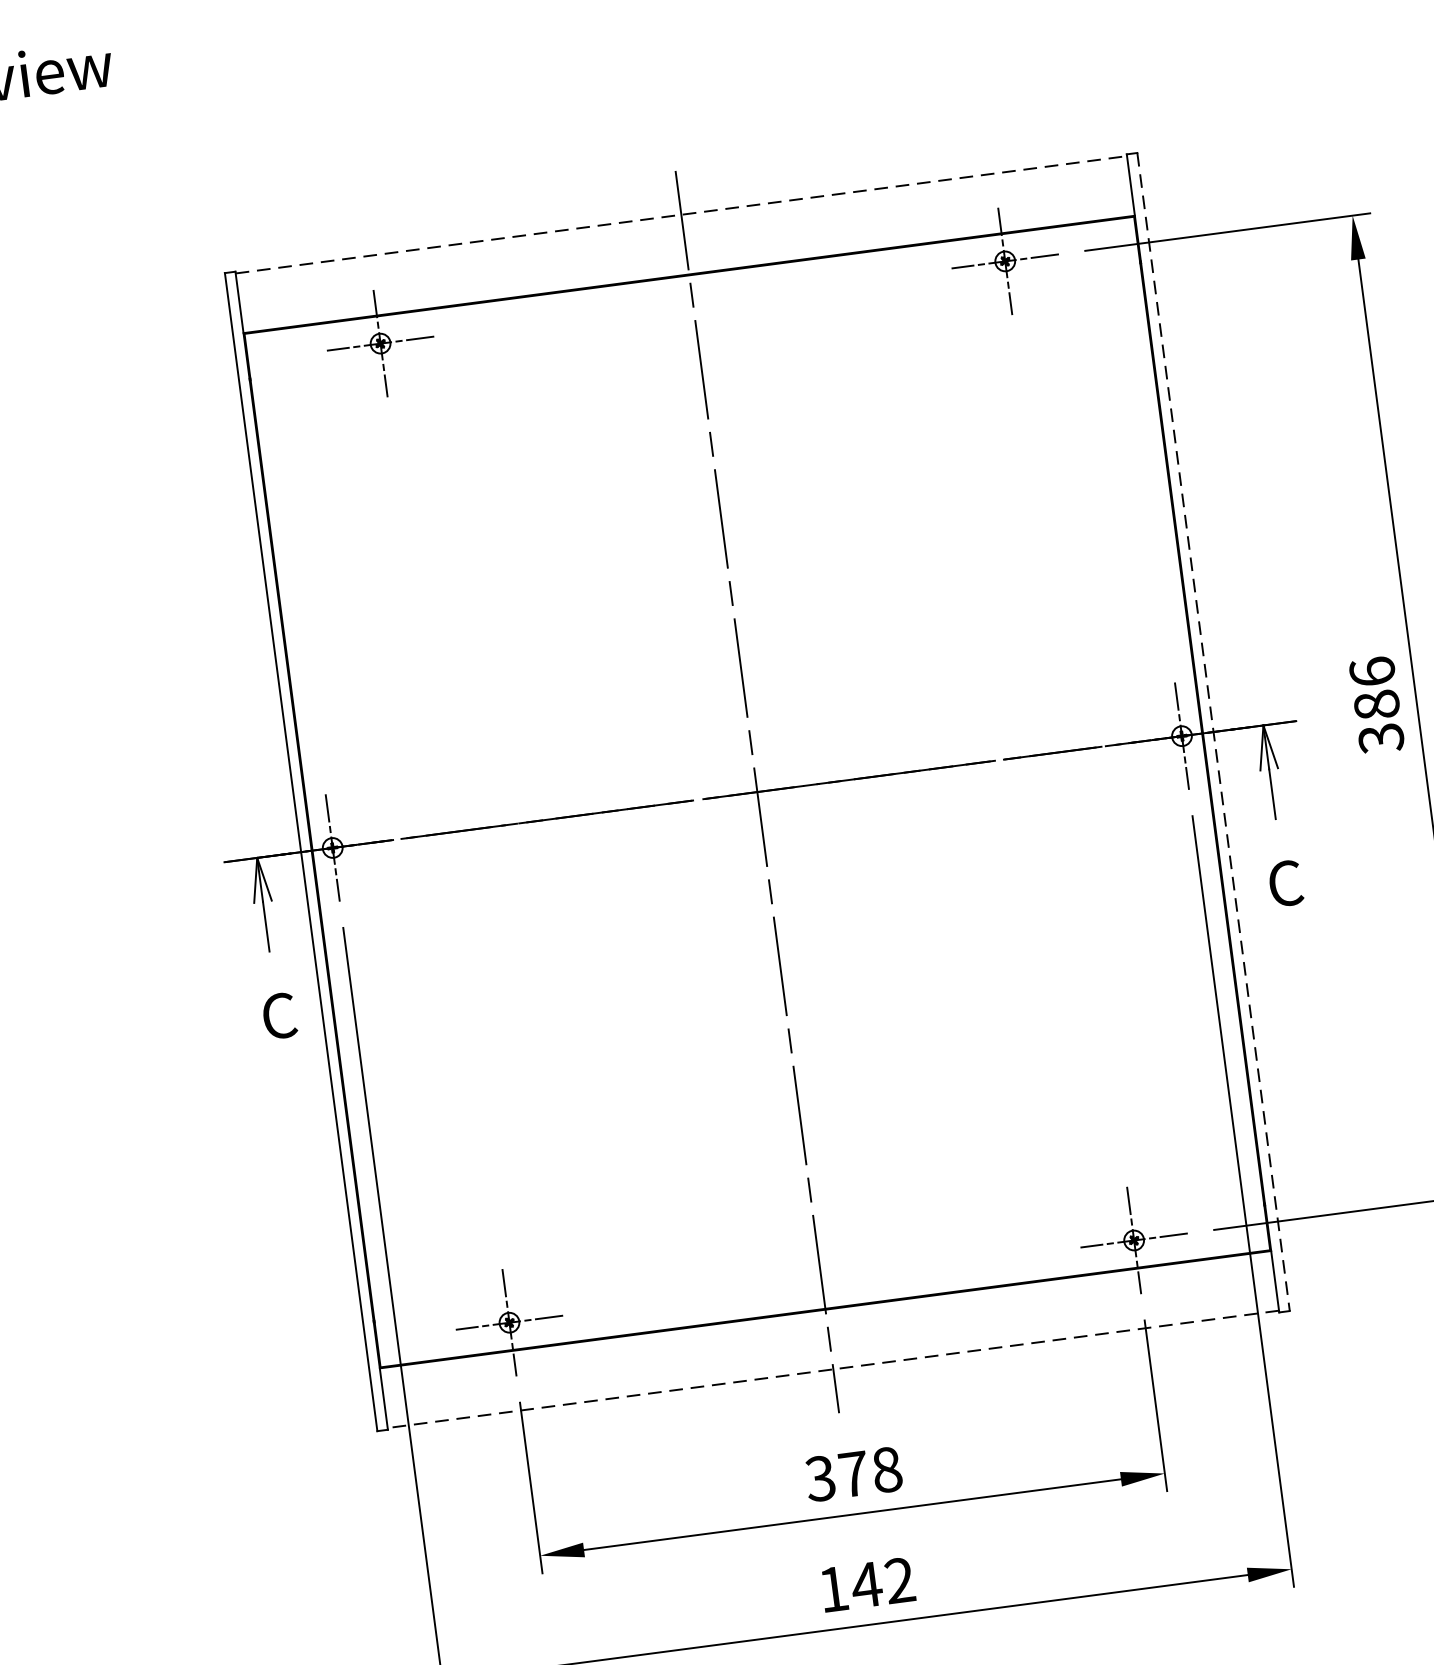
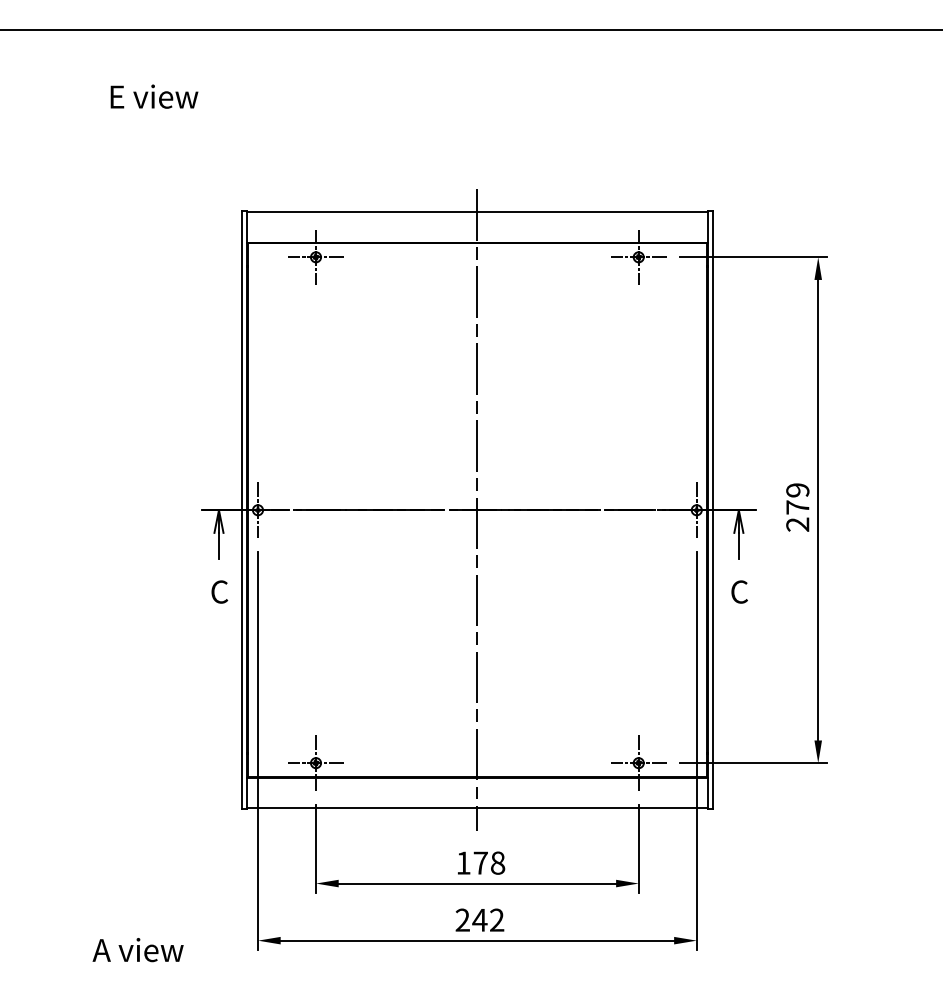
line: (681, 213) -> (477, 211), dashed -> solid
text: (1376, 705) -> (797, 507), 386 -> 279
line: (1214, 732) -> (713, 510), dashed -> solid
line: (831, 1369) -> (476, 808), dashed -> solid
text: (820, 1477) -> (463, 862), 378 -> 178
text: (832, 1587) -> (462, 919), 142 -> 242

